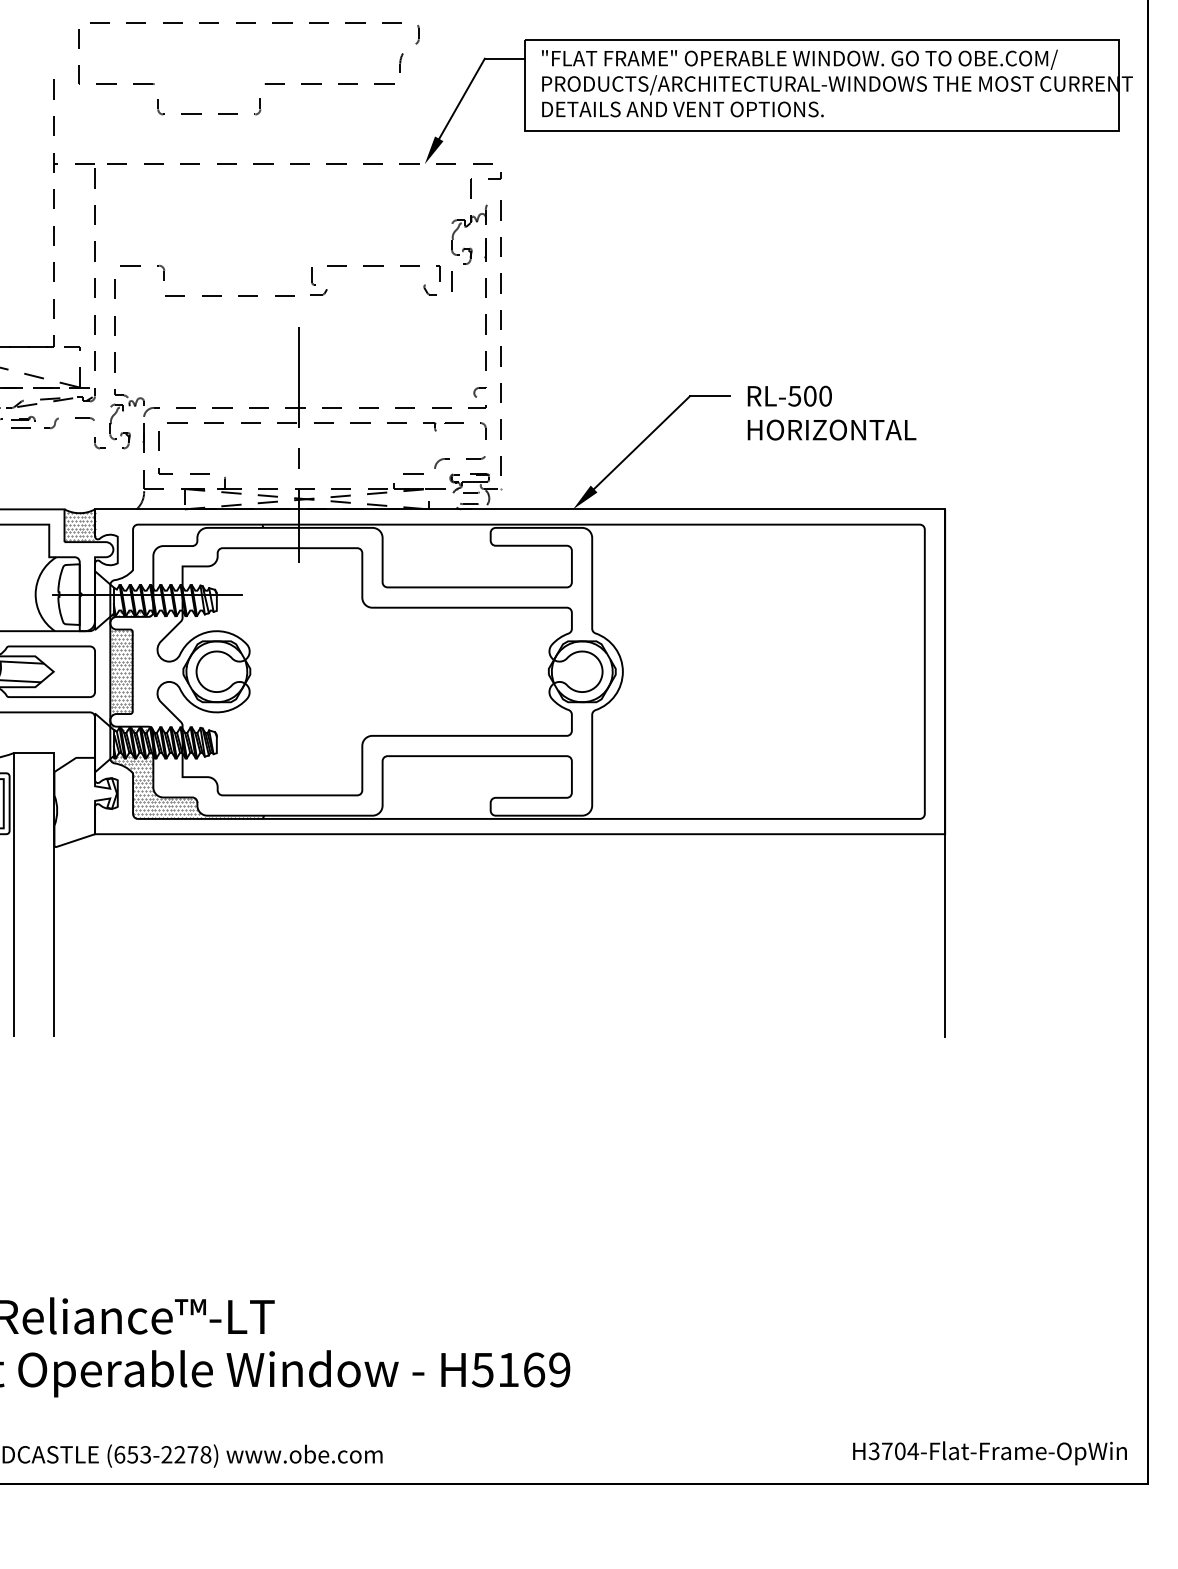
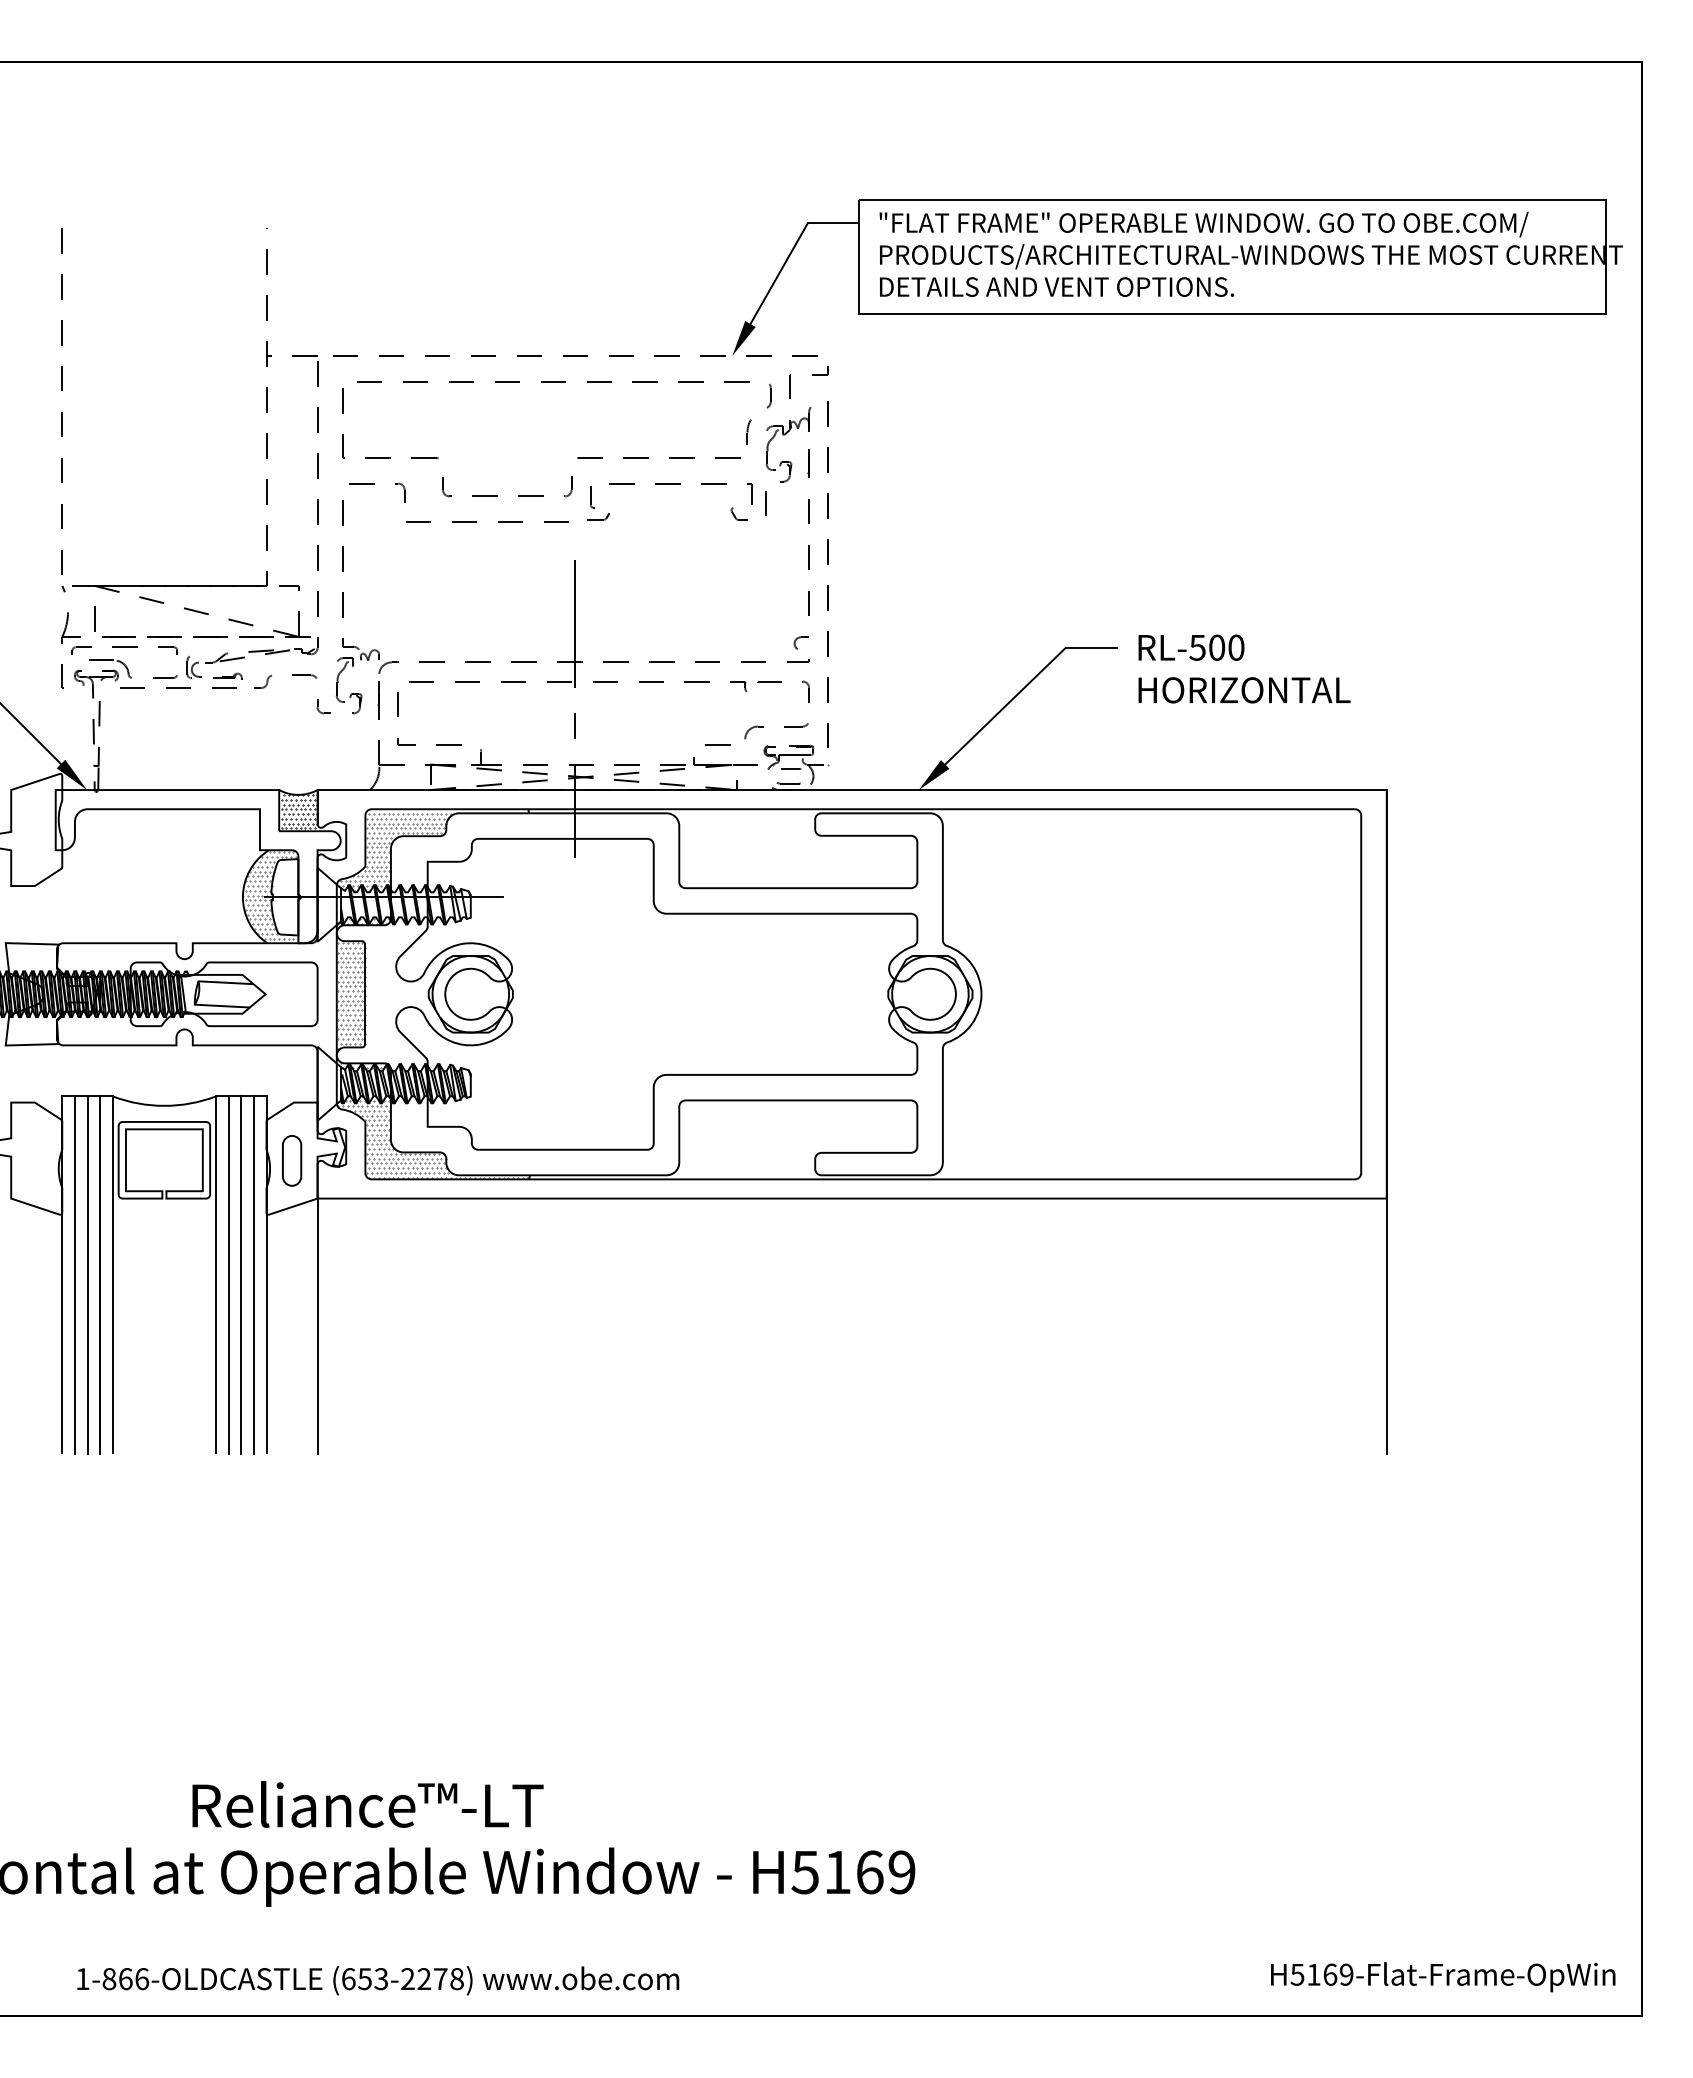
part: (265, 83) -> (577, 457), moved
hatch: (80, 526) -> (299, 811), added
hatch: (156, 558) -> (394, 851), added
hatch: (57, 593) -> (270, 895), added
part: (75, 803) -> (292, 1160), added
line: (24, 894) -> (228, 1274), added
line: (34, 894) -> (241, 1274), added
line: (44, 894) -> (253, 1274), added
line: (94, 935) -> (317, 1325), added
text: (894, 1451) -> (1322, 1974), H3704-Flat-Frame-OpWin -> H5169-Flat-Frame-OpWin

